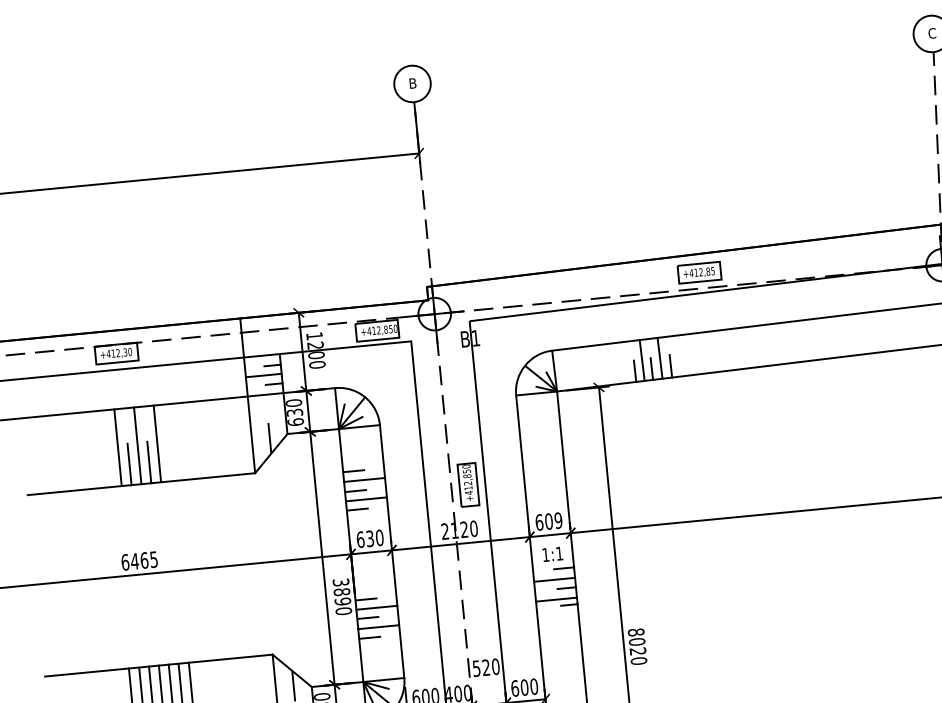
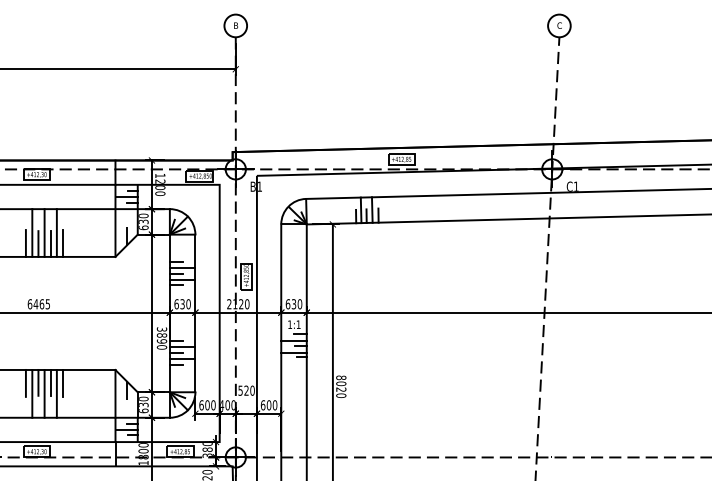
line: (169, 459) -> (63, 243), added
line: (108, 465) -> (25, 243), added
text: (553, 521) -> (296, 304), 609 -> 630

